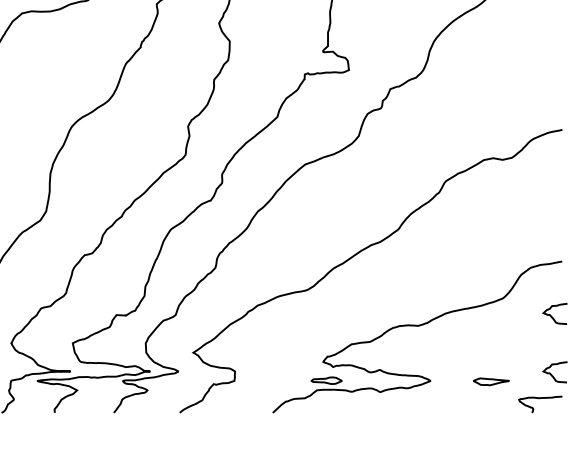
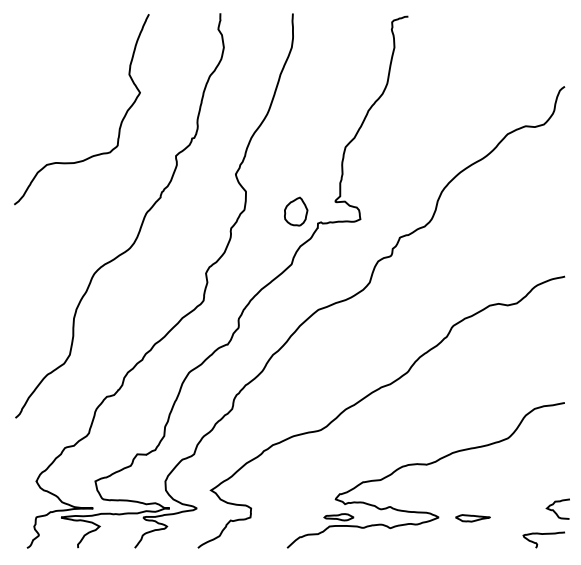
part: (282, 61) -> (296, 211), added
curve: (551, 315) -> (554, 454), removed
part: (490, 382) -> (472, 518), moved

